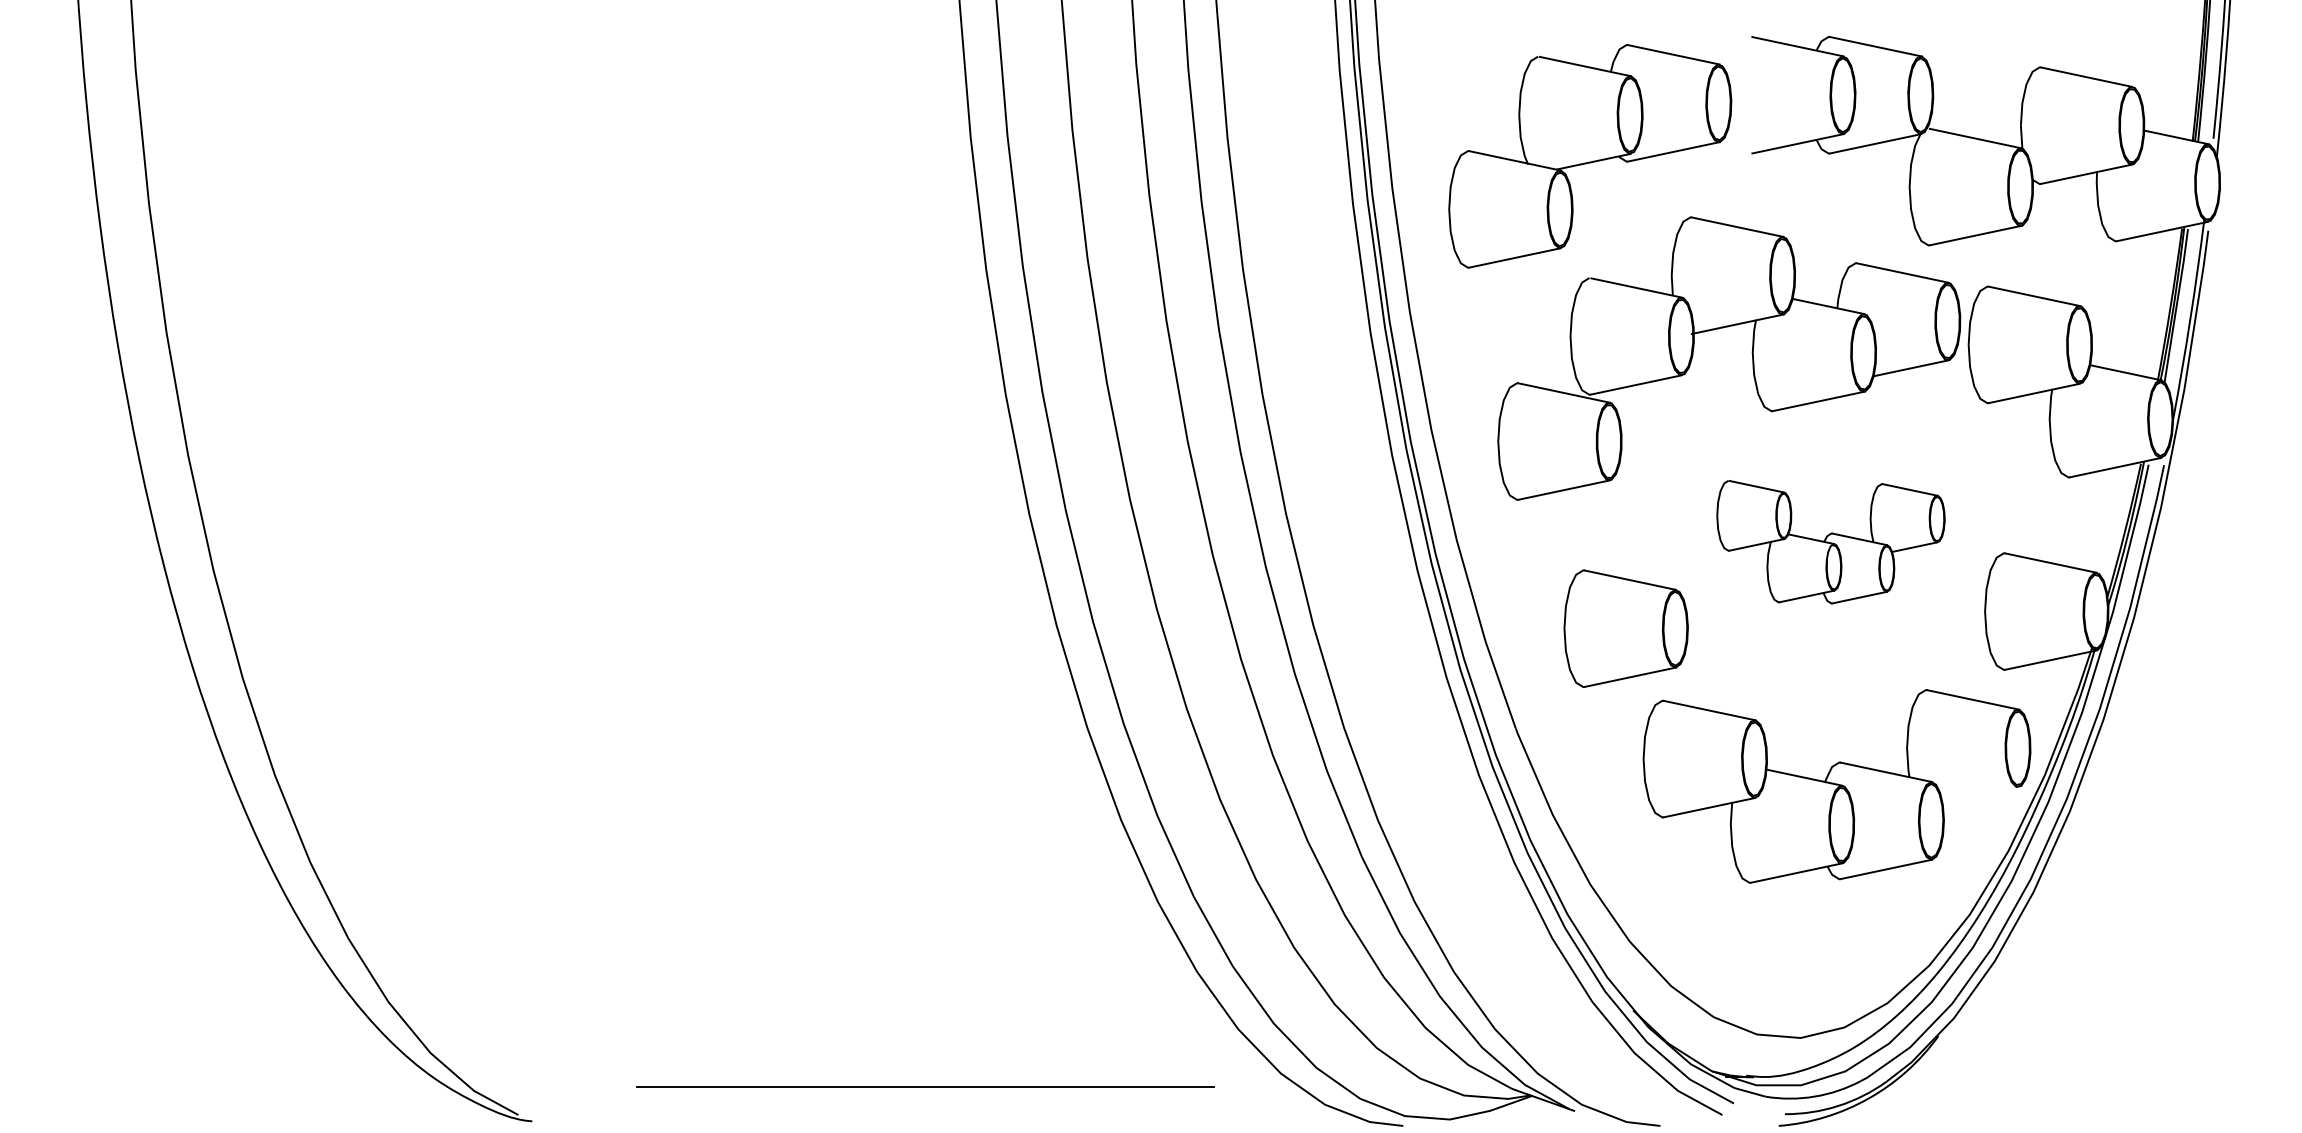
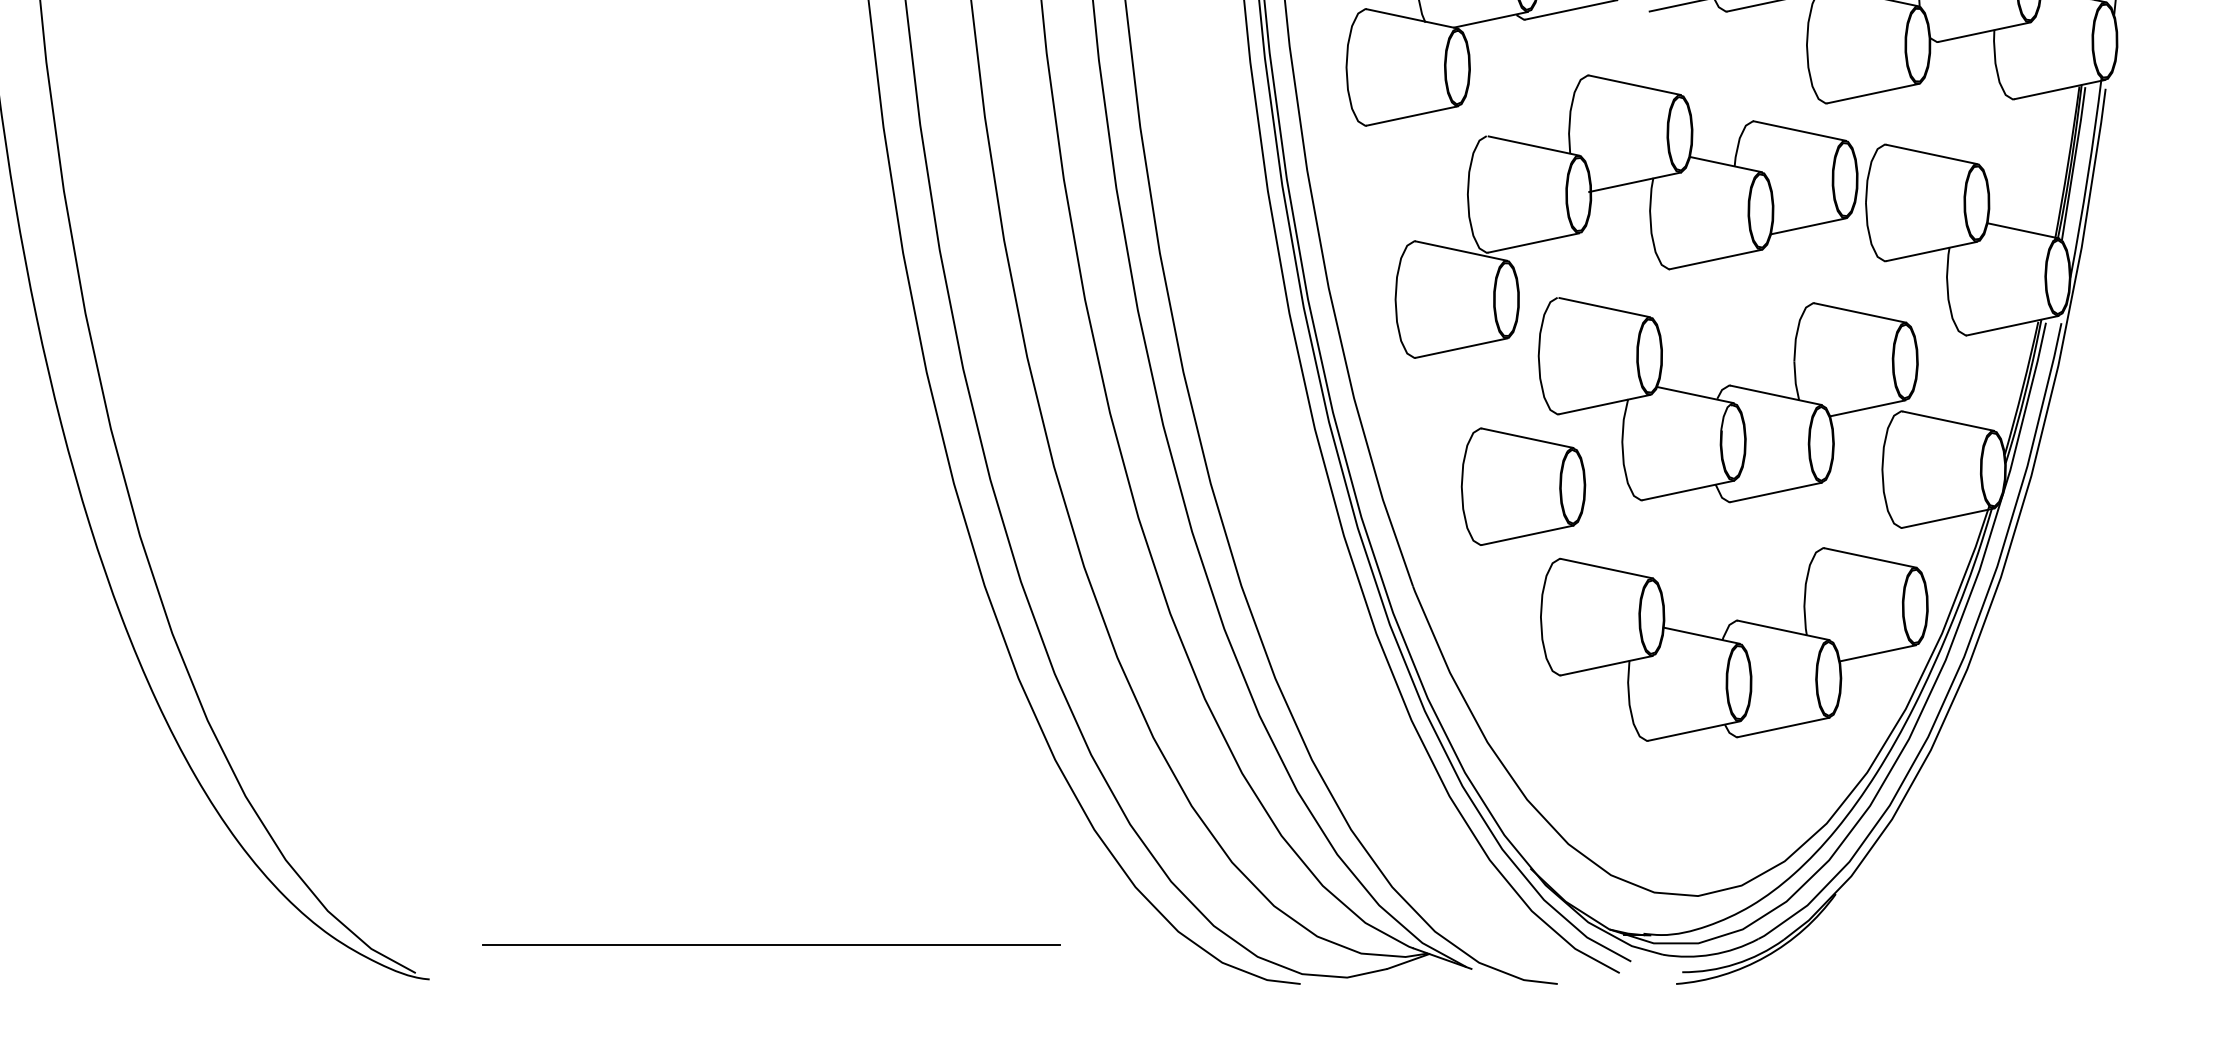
part: (1830, 542) -> (1727, 400), size x1.67
line: (1980, 795) -> (1877, 653), added
line: (925, 1086) -> (770, 944), moved

